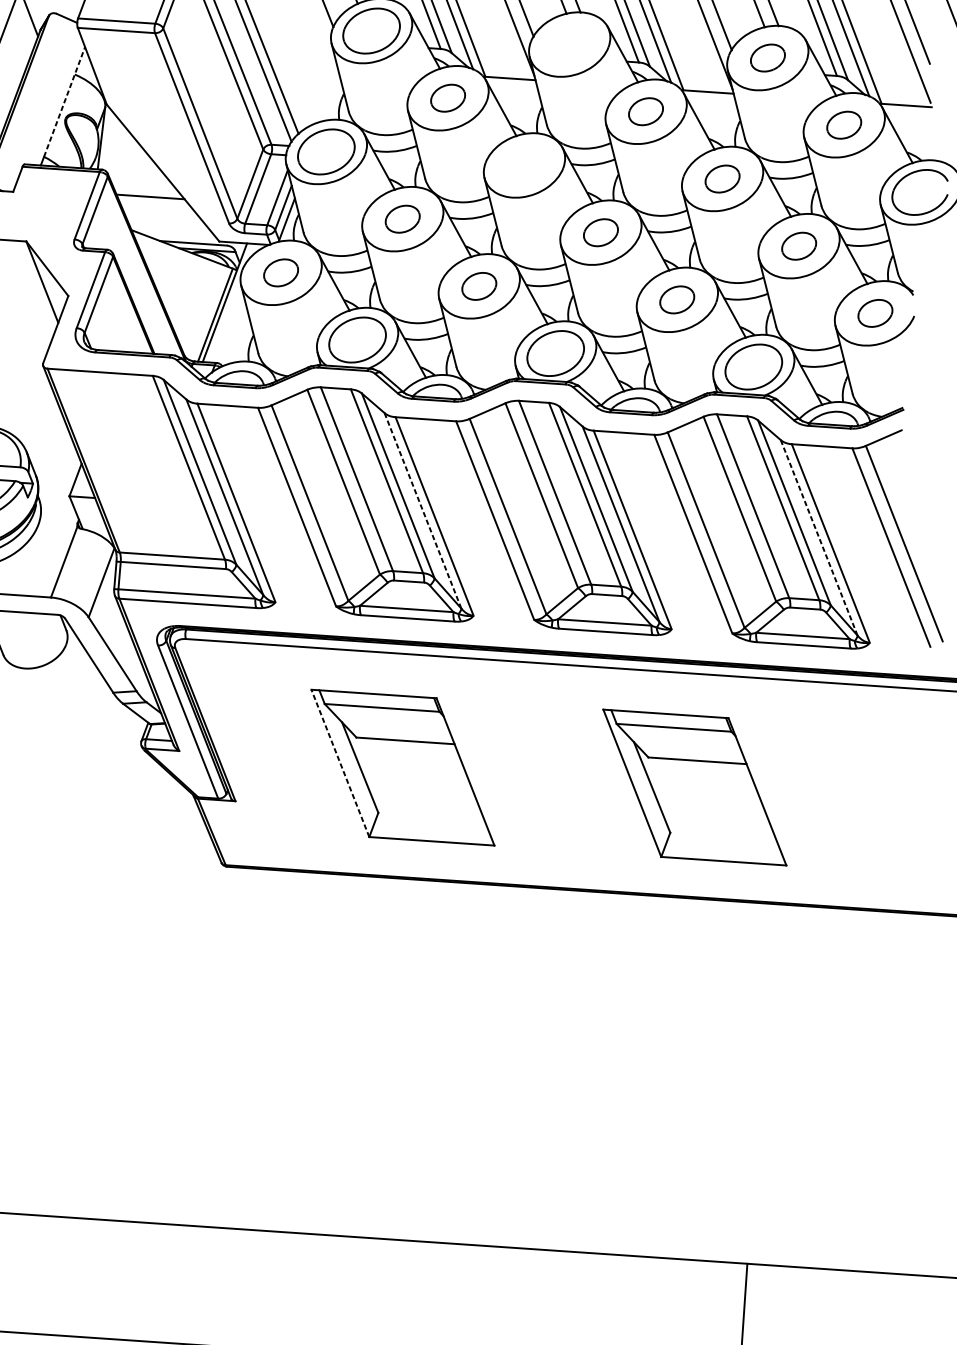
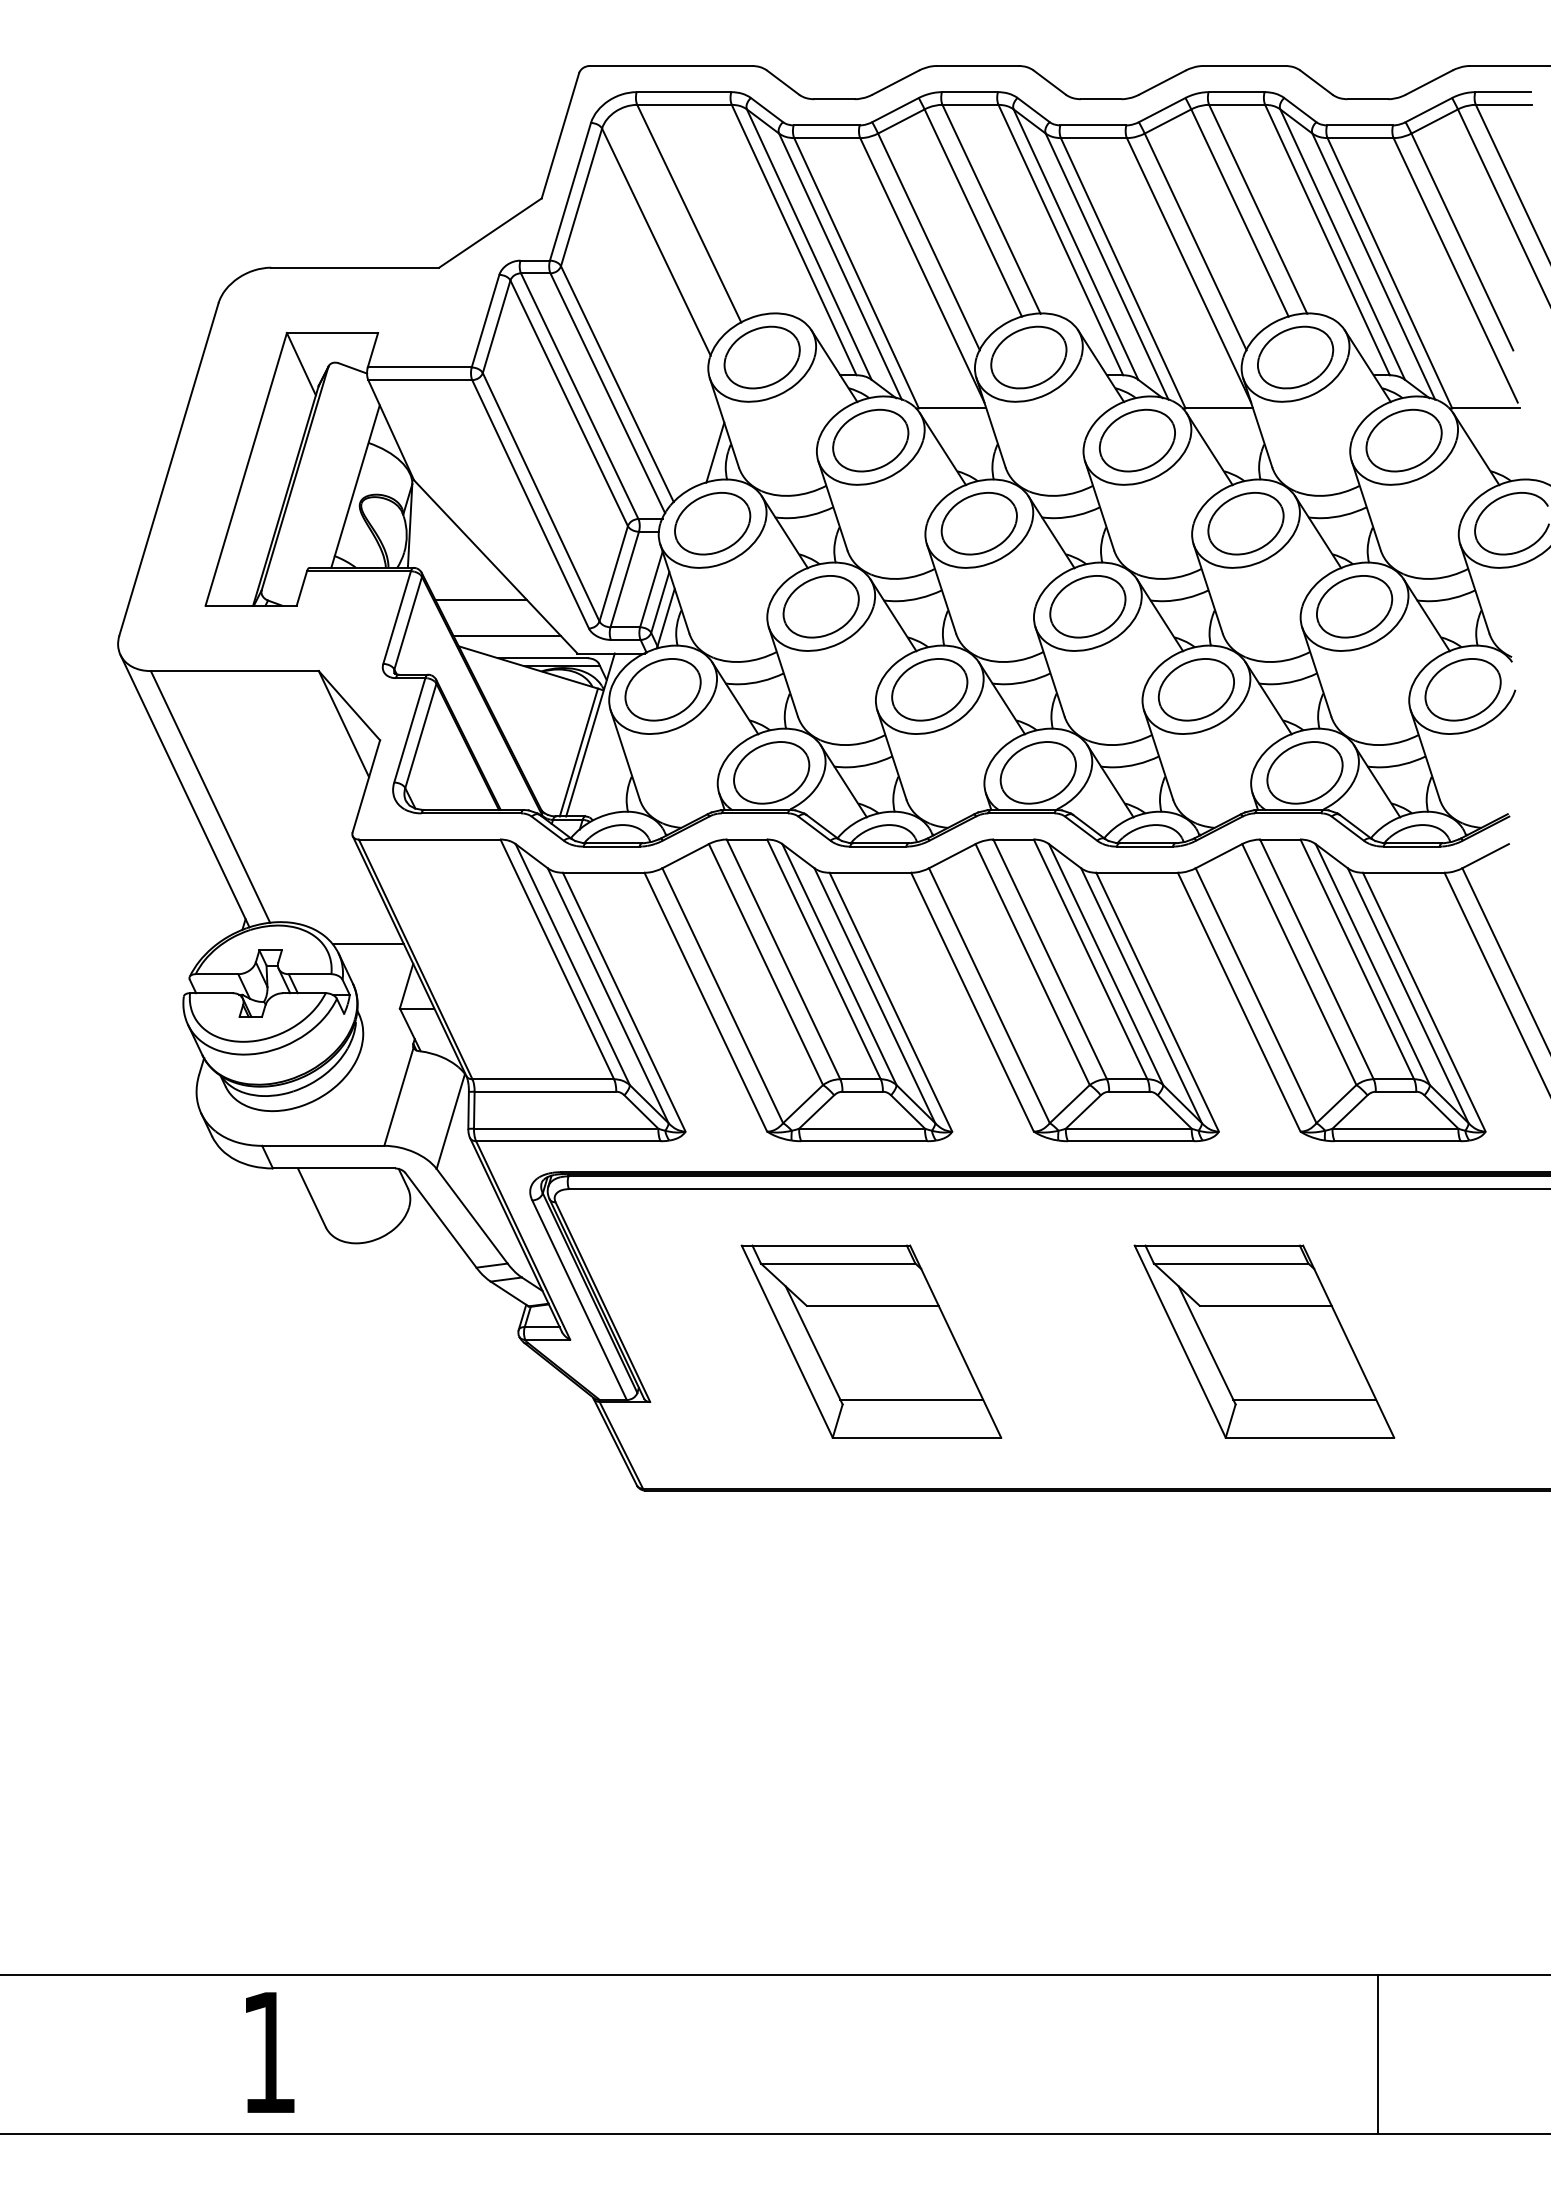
part: (569, 44) -> (1028, 357), added
part: (767, 58) -> (1295, 357), size x1.67
part: (447, 98) -> (870, 440), size x1.67
line: (332, 99) -> (715, 452), added
line: (64, 101) -> (357, 480), dashed -> solid
part: (645, 111) -> (1136, 440), size x1.67
part: (843, 125) -> (1403, 440), size x1.67
part: (523, 165) -> (978, 523), added
part: (722, 178) -> (1245, 523), size x1.67
part: (402, 218) -> (820, 606), size x1.67
line: (167, 224) -> (506, 635), added
part: (600, 232) -> (1087, 606), size x1.67
part: (799, 245) -> (1354, 606), size x1.67
part: (280, 272) -> (662, 689), size x1.67
part: (479, 286) -> (929, 689), size x1.67
part: (676, 299) -> (1195, 689), size x1.67
part: (875, 313) -> (1462, 689), size x1.67
line: (48, 447) -> (367, 944), added
line: (423, 511) -> (875, 996), dashed -> solid
line: (819, 538) -> (1408, 996), dashed -> solid
line: (340, 763) -> (787, 1341), dashed -> solid
line: (429, 812) -> (911, 1399), added
line: (721, 832) -> (1304, 1399), added

